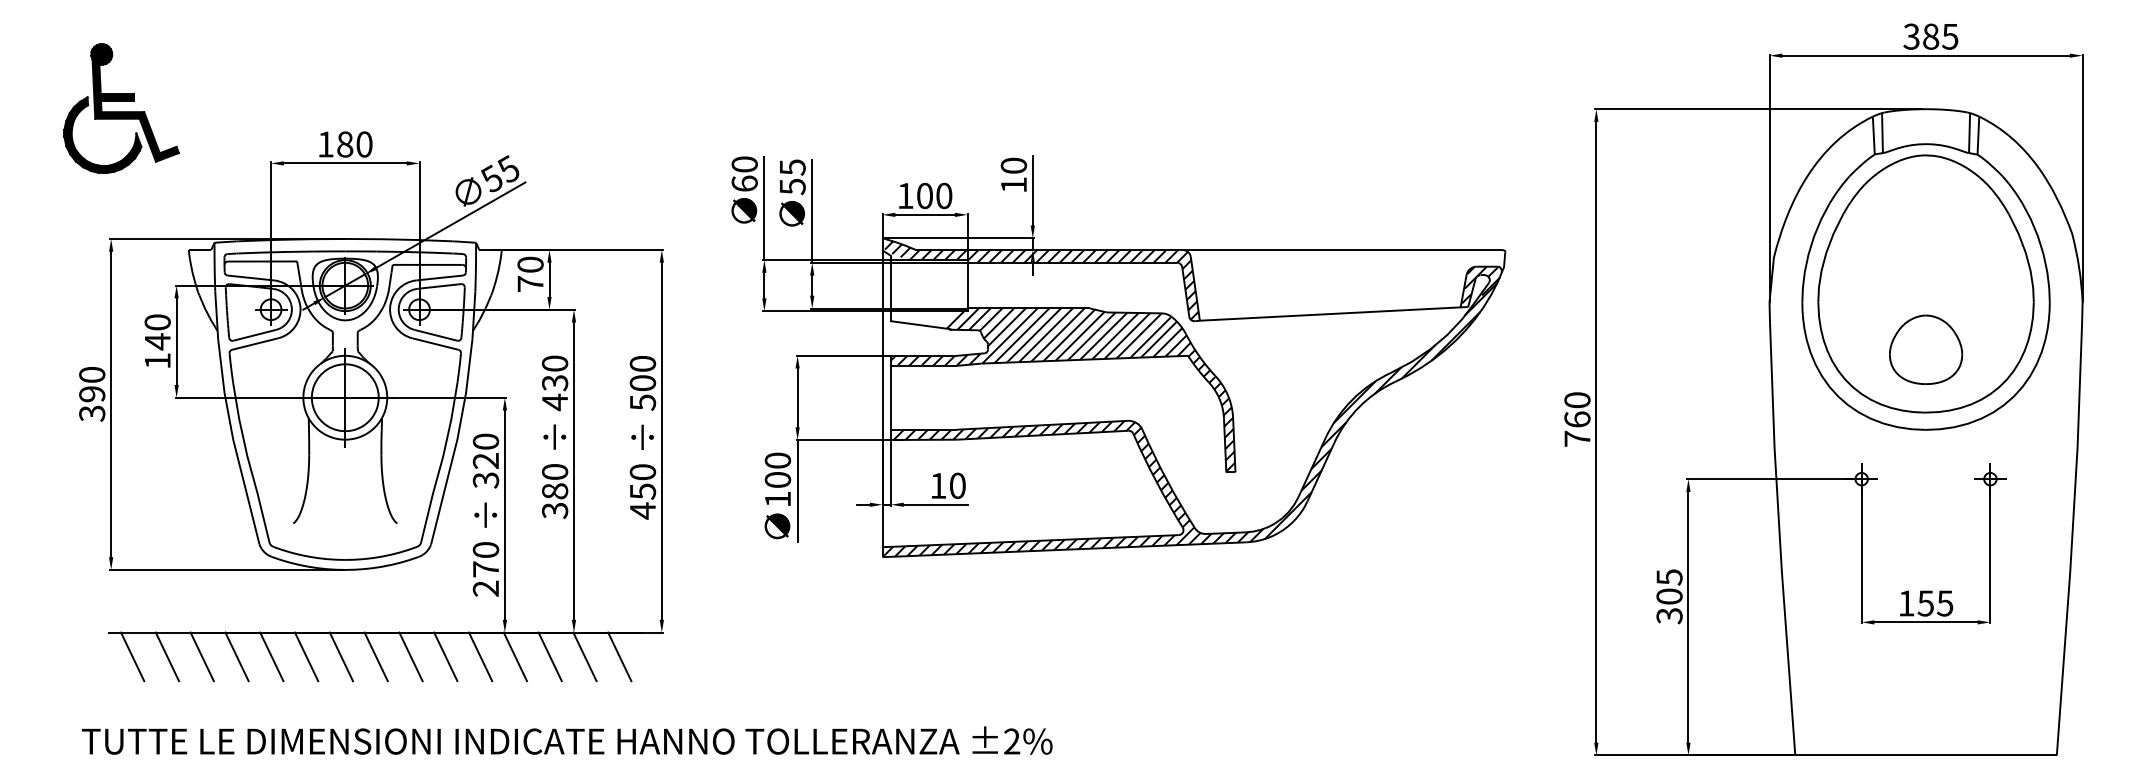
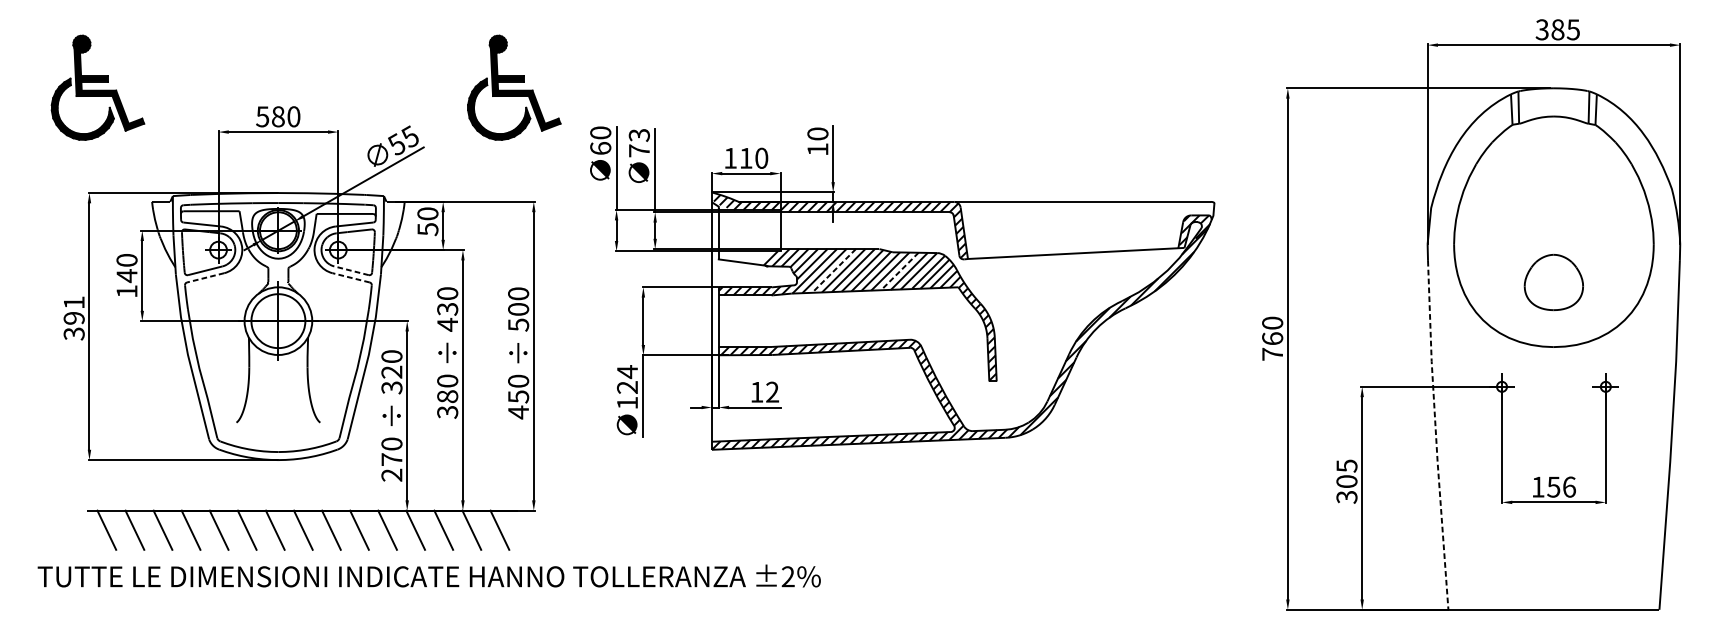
part: (637, 108) -> (514, 87), added
text: (325, 144) -> (262, 116), 180 -> 580
text: (792, 177) -> (639, 143), 55 -> 73
text: (924, 195) -> (745, 157), 100 -> 110
part: (1925, 283) -> (1553, 228), removed
text: (530, 284) -> (427, 229), 70 -> 50
line: (435, 335) -> (351, 270), solid -> dashed
line: (1033, 335) -> (833, 270), solid -> dashed
line: (1115, 336) -> (899, 271), solid -> dashed
line: (255, 344) -> (205, 278), solid -> dashed
line: (435, 344) -> (351, 278), solid -> dashed
text: (92, 374) -> (74, 302), 390 -> 391
text: (777, 469) -> (627, 379), 100 -> 124
text: (957, 485) -> (772, 391), 10 -> 12
line: (1779, 539) -> (1435, 435), solid -> dashed
text: (1944, 603) -> (1568, 487), 155 -> 156
text: (567, 740) -> (429, 575), moved

